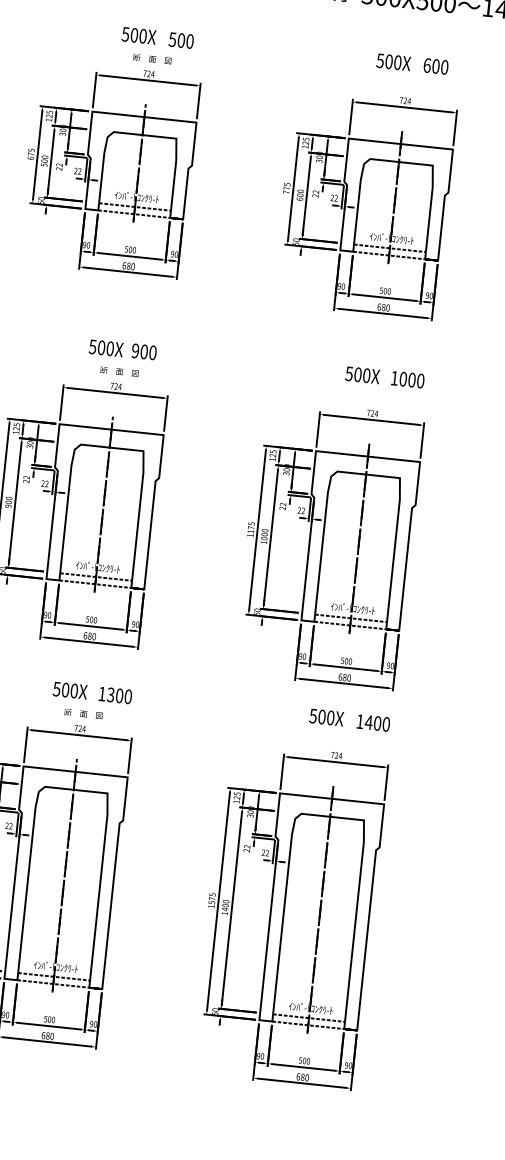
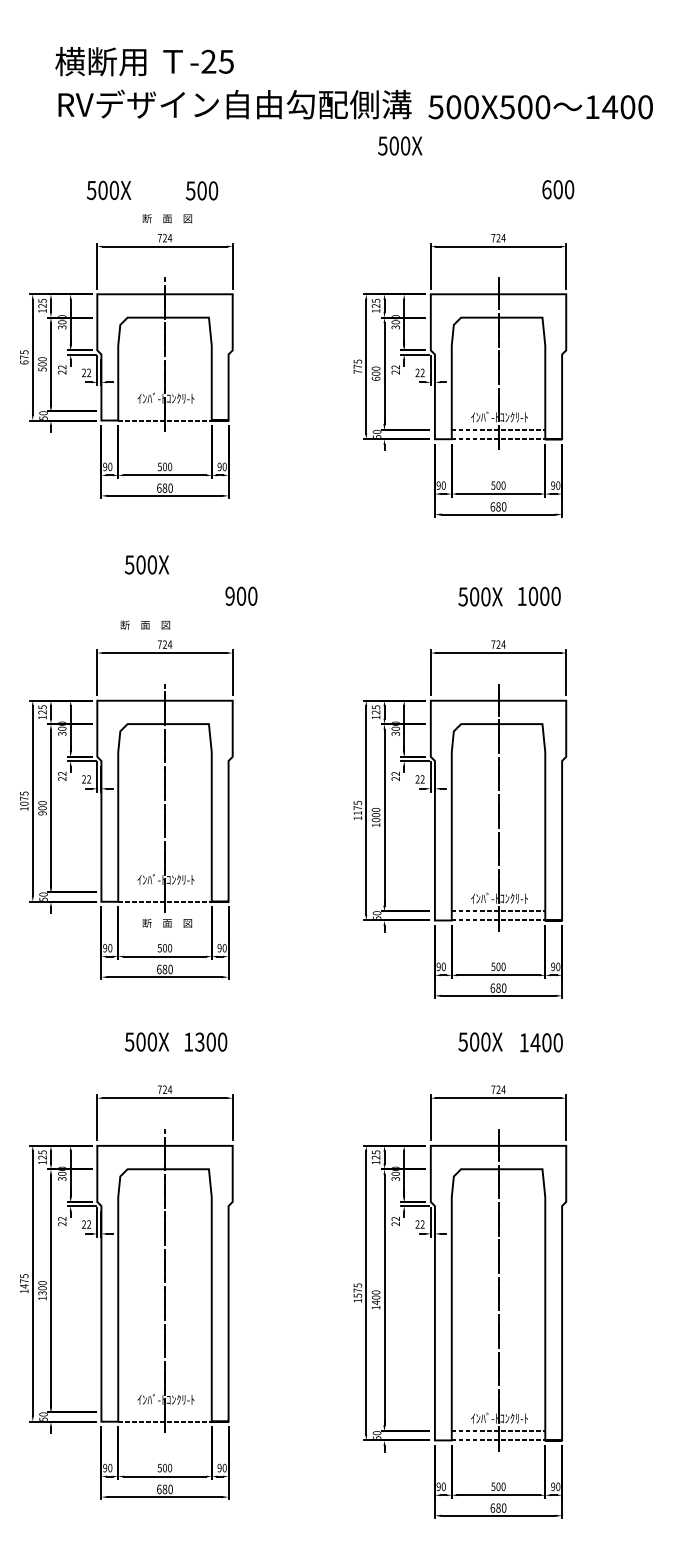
text: (138, 35) -> (108, 190), moved
text: (393, 61) -> (400, 145), moved
text: (436, 66) -> (558, 189), moved
line: (134, 207) -> (164, 411), removed
text: (106, 348) -> (147, 564), moved
text: (144, 351) -> (241, 595), moved
text: (119, 371) -> (145, 624), moved
line: (95, 577) -> (164, 892), removed
text: (83, 713) -> (167, 922), moved
line: (53, 976) -> (164, 1412), removed

